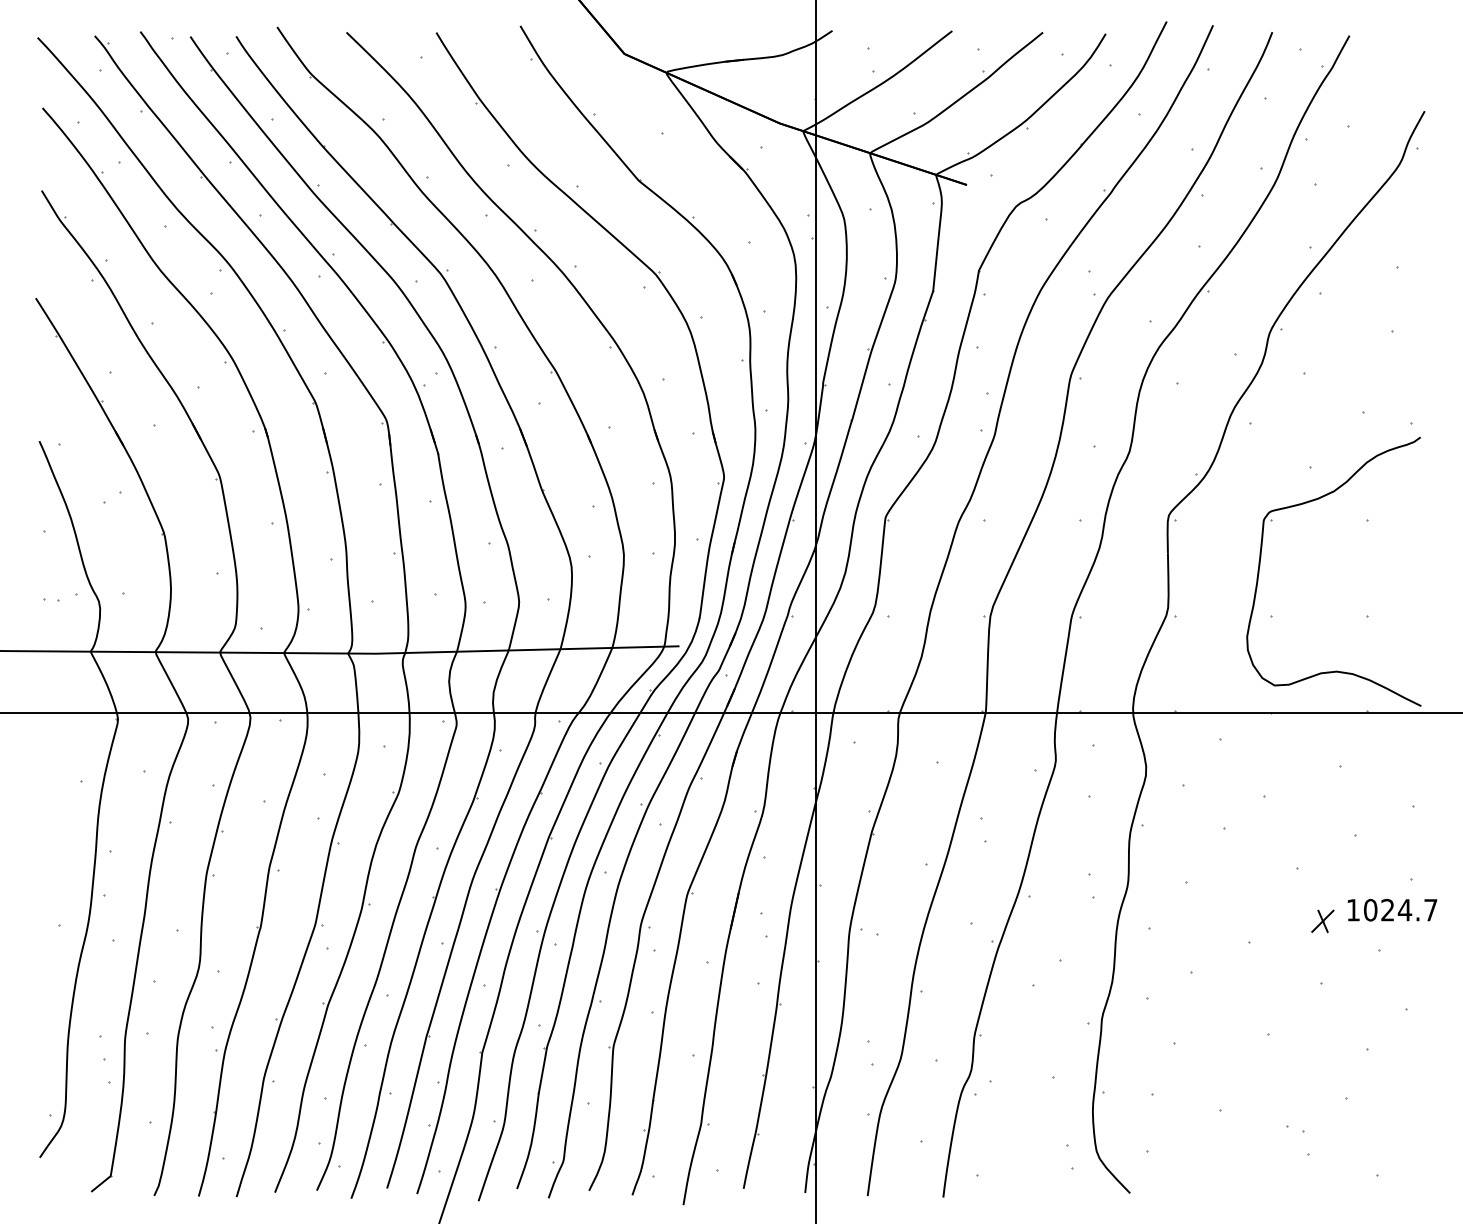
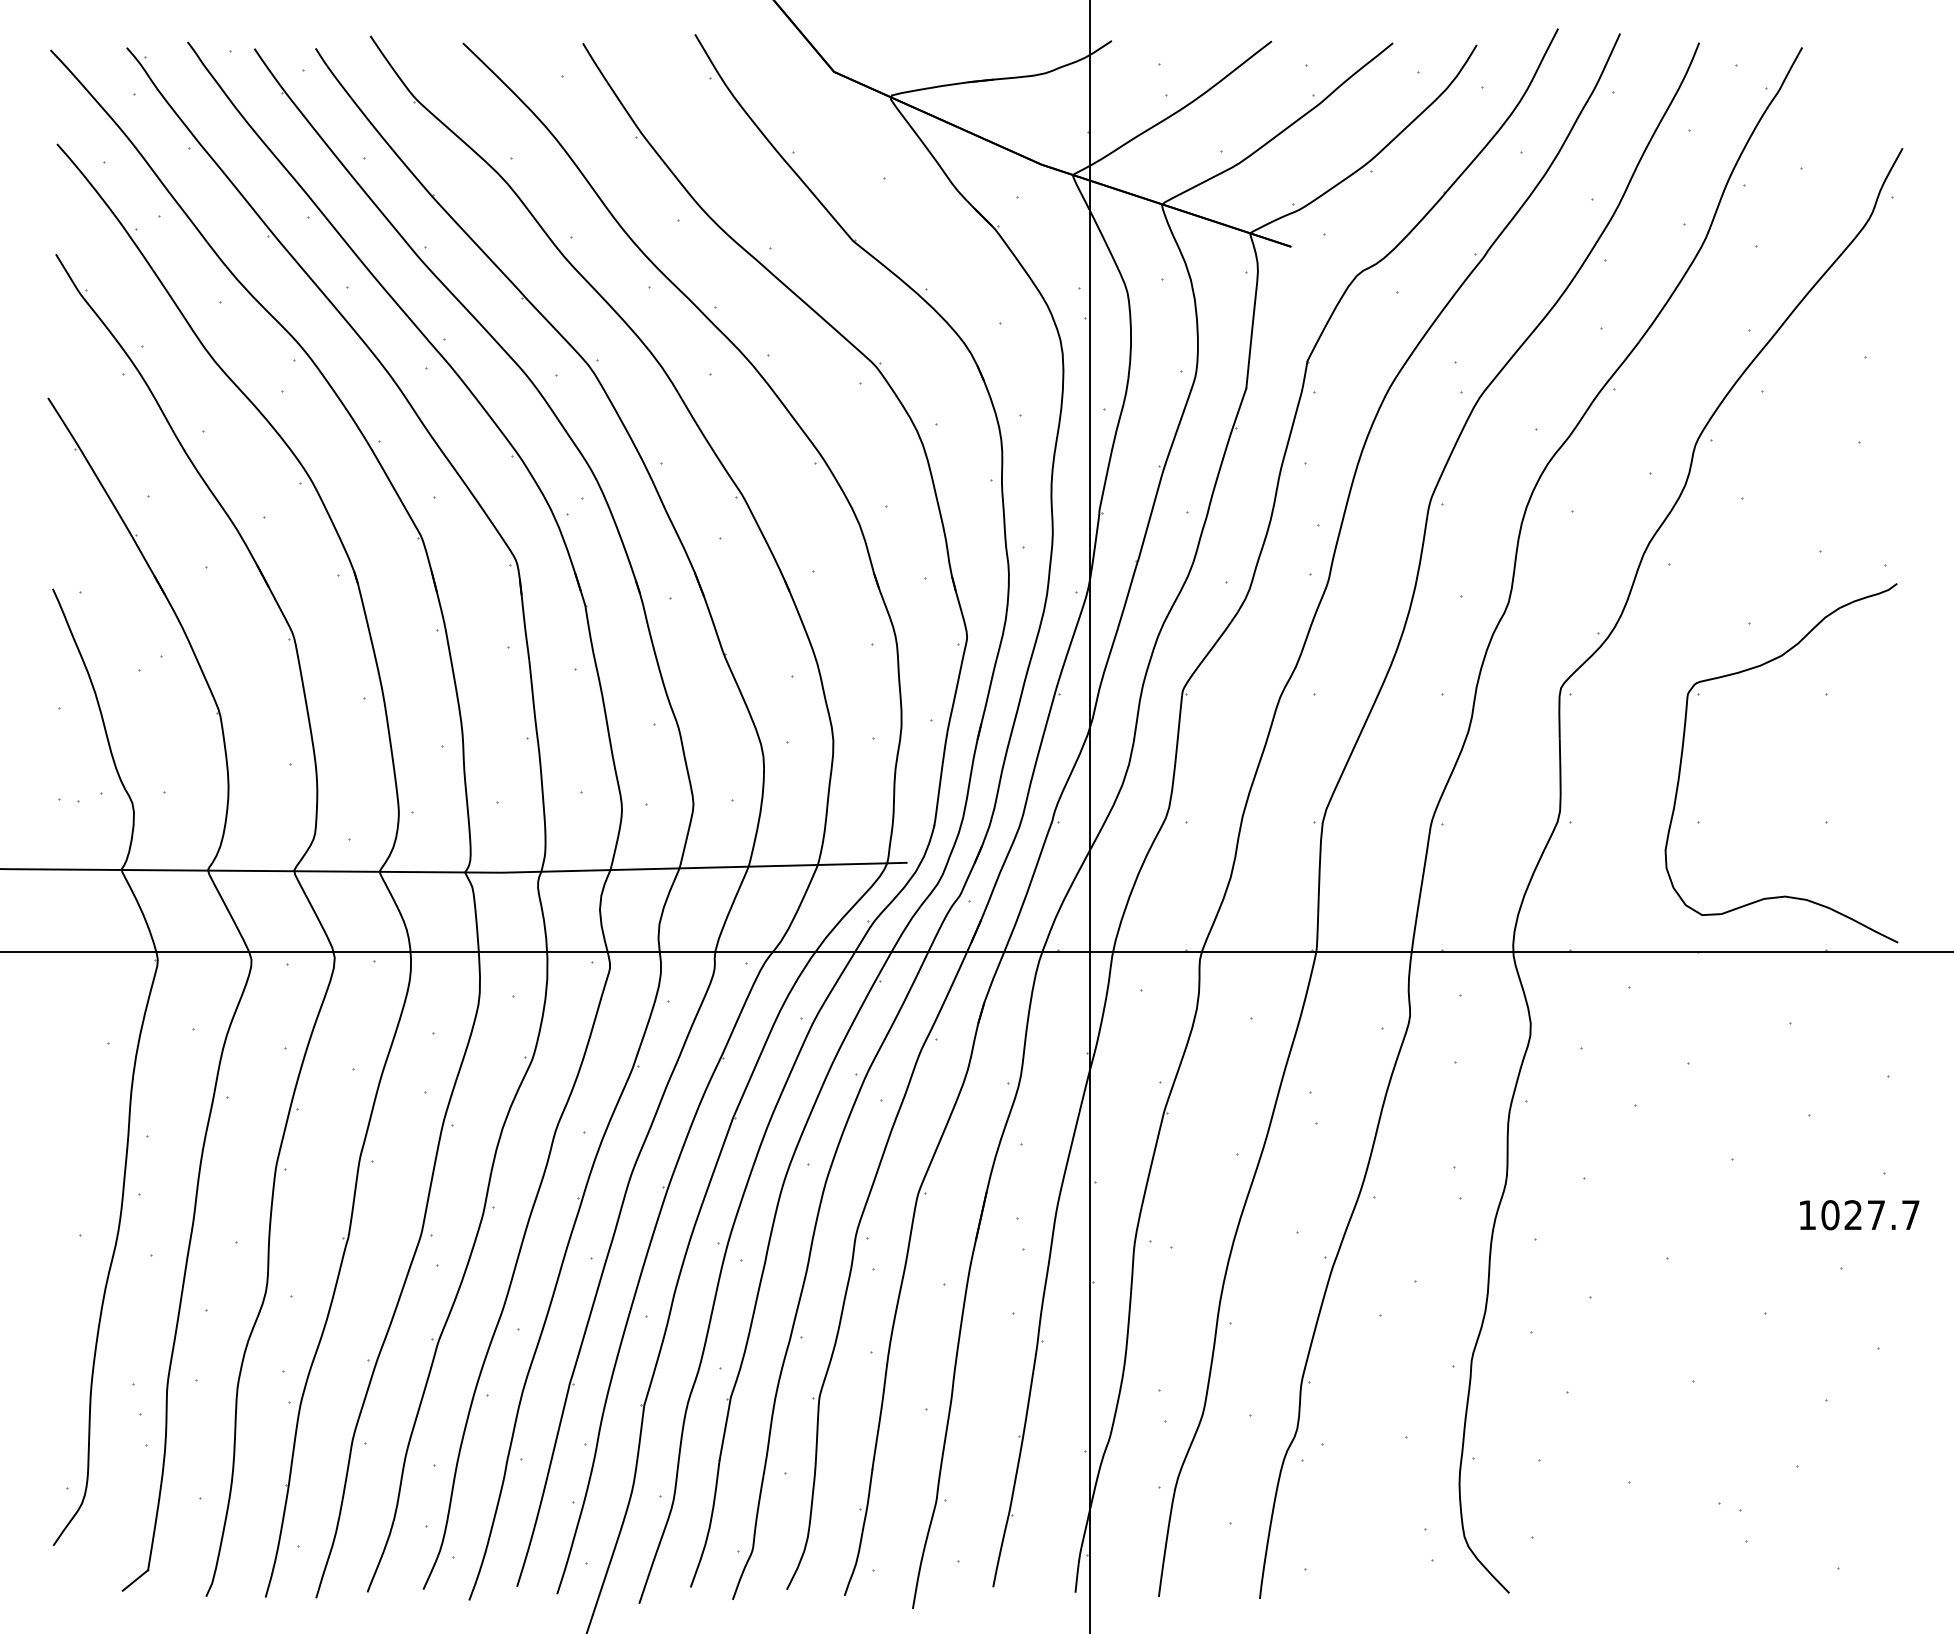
text: (1404, 909) -> (1875, 1214), 1024.7 -> 1027.7
part: (1322, 920) -> (1766, 1229), removed

